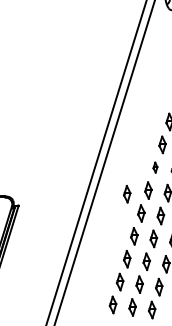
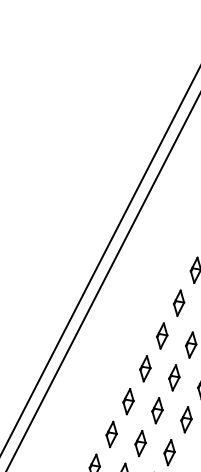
part: (155, 167) -> (179, 302), size x1.67
part: (127, 194) -> (129, 336), removed

